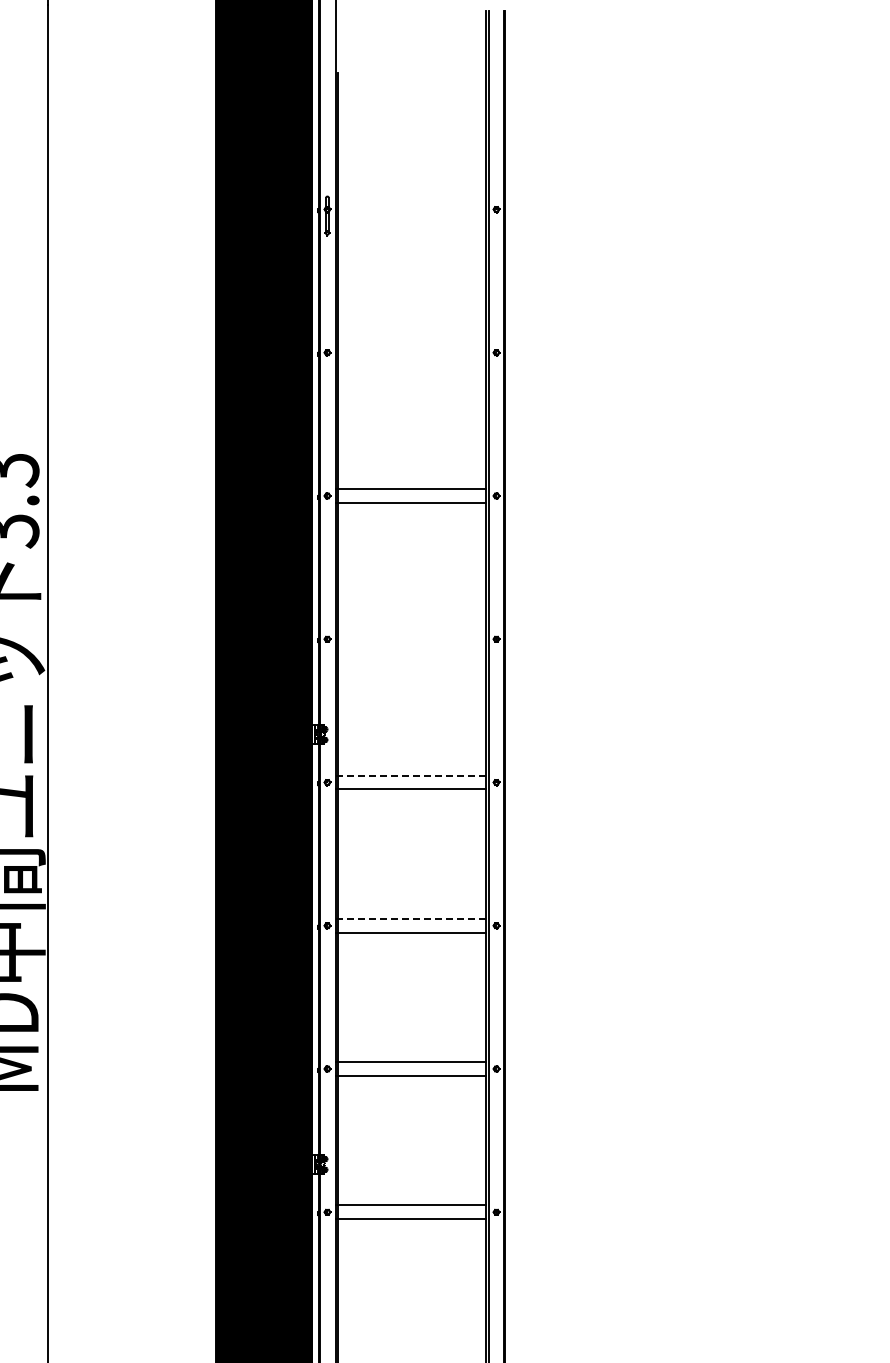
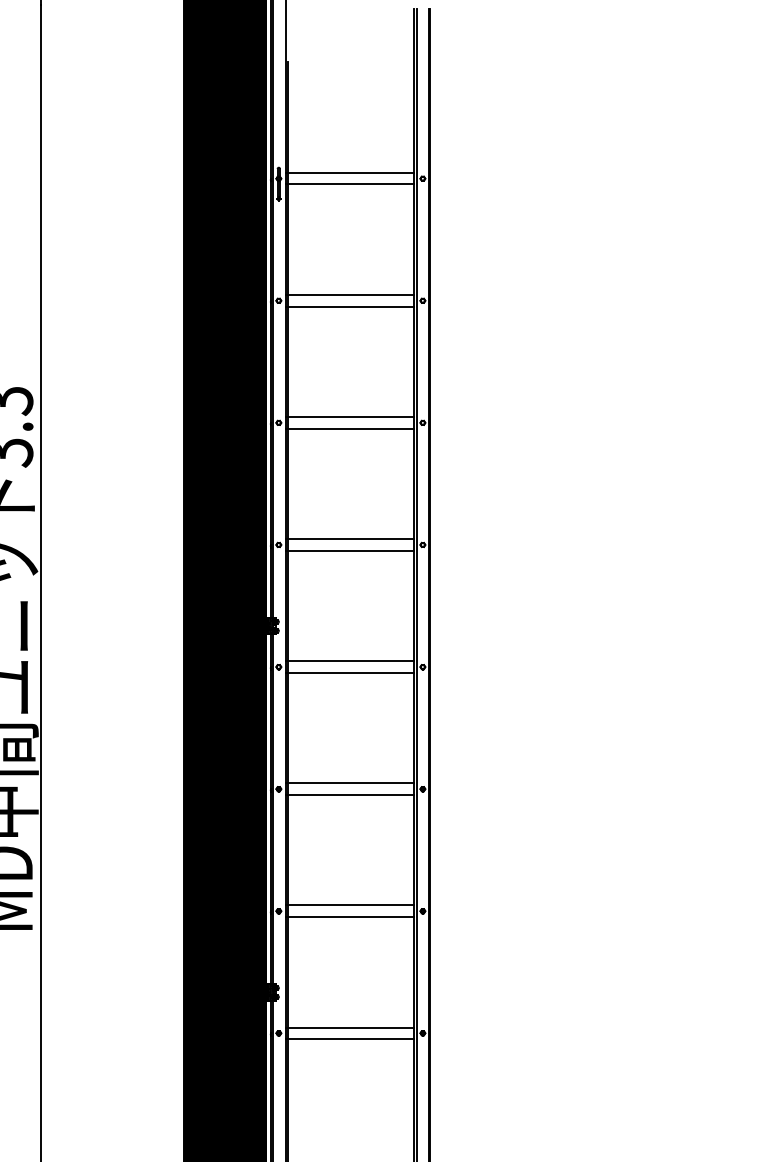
line: (410, 202) -> (349, 172), added
line: (410, 216) -> (349, 184), added
line: (410, 345) -> (349, 294), added
line: (410, 359) -> (349, 306), added
line: (410, 632) -> (349, 539), added
line: (410, 646) -> (349, 551), added
line: (410, 775) -> (349, 661), dashed -> solid
line: (410, 918) -> (349, 782), dashed -> solid

